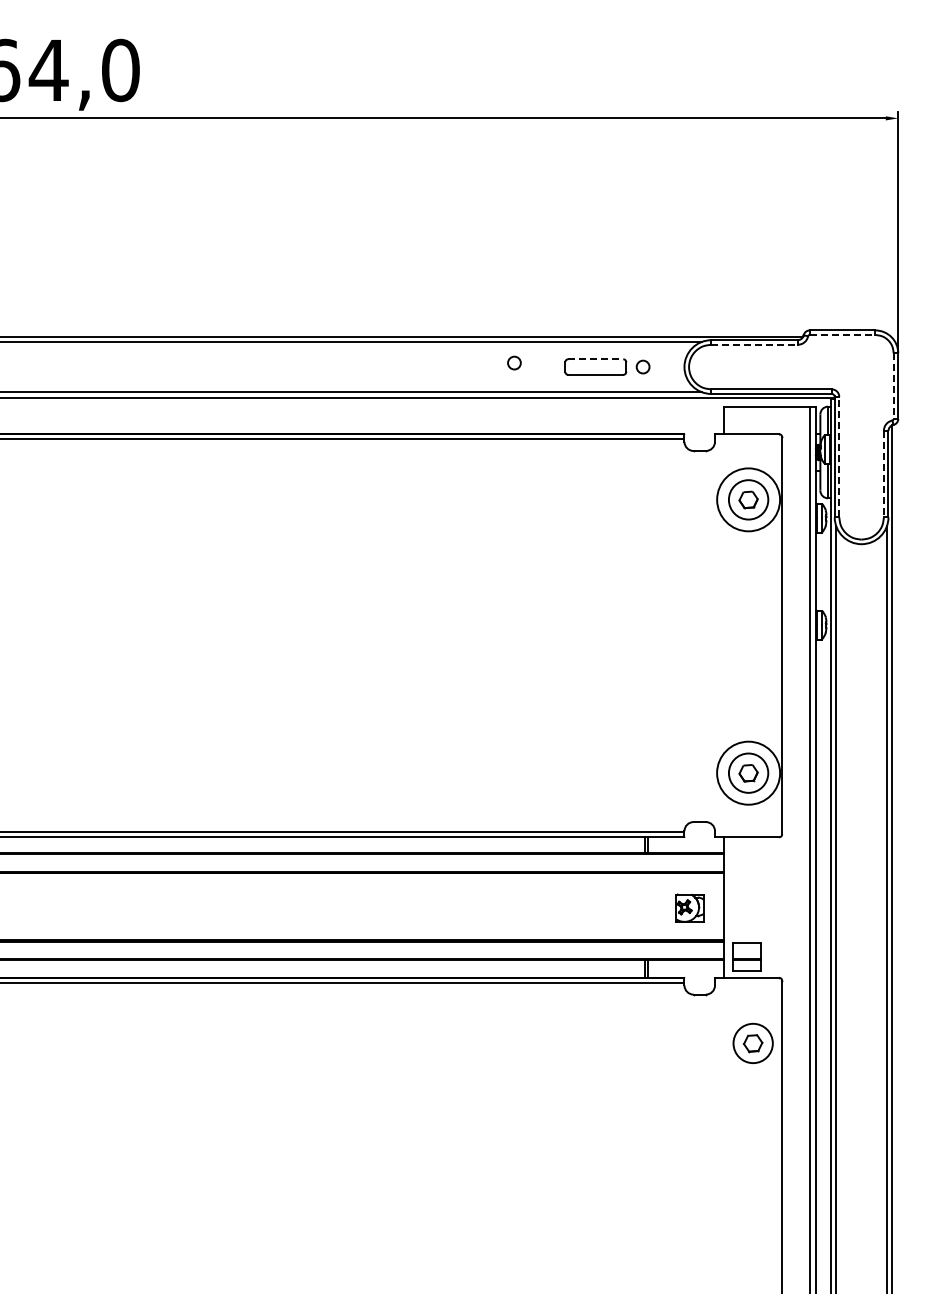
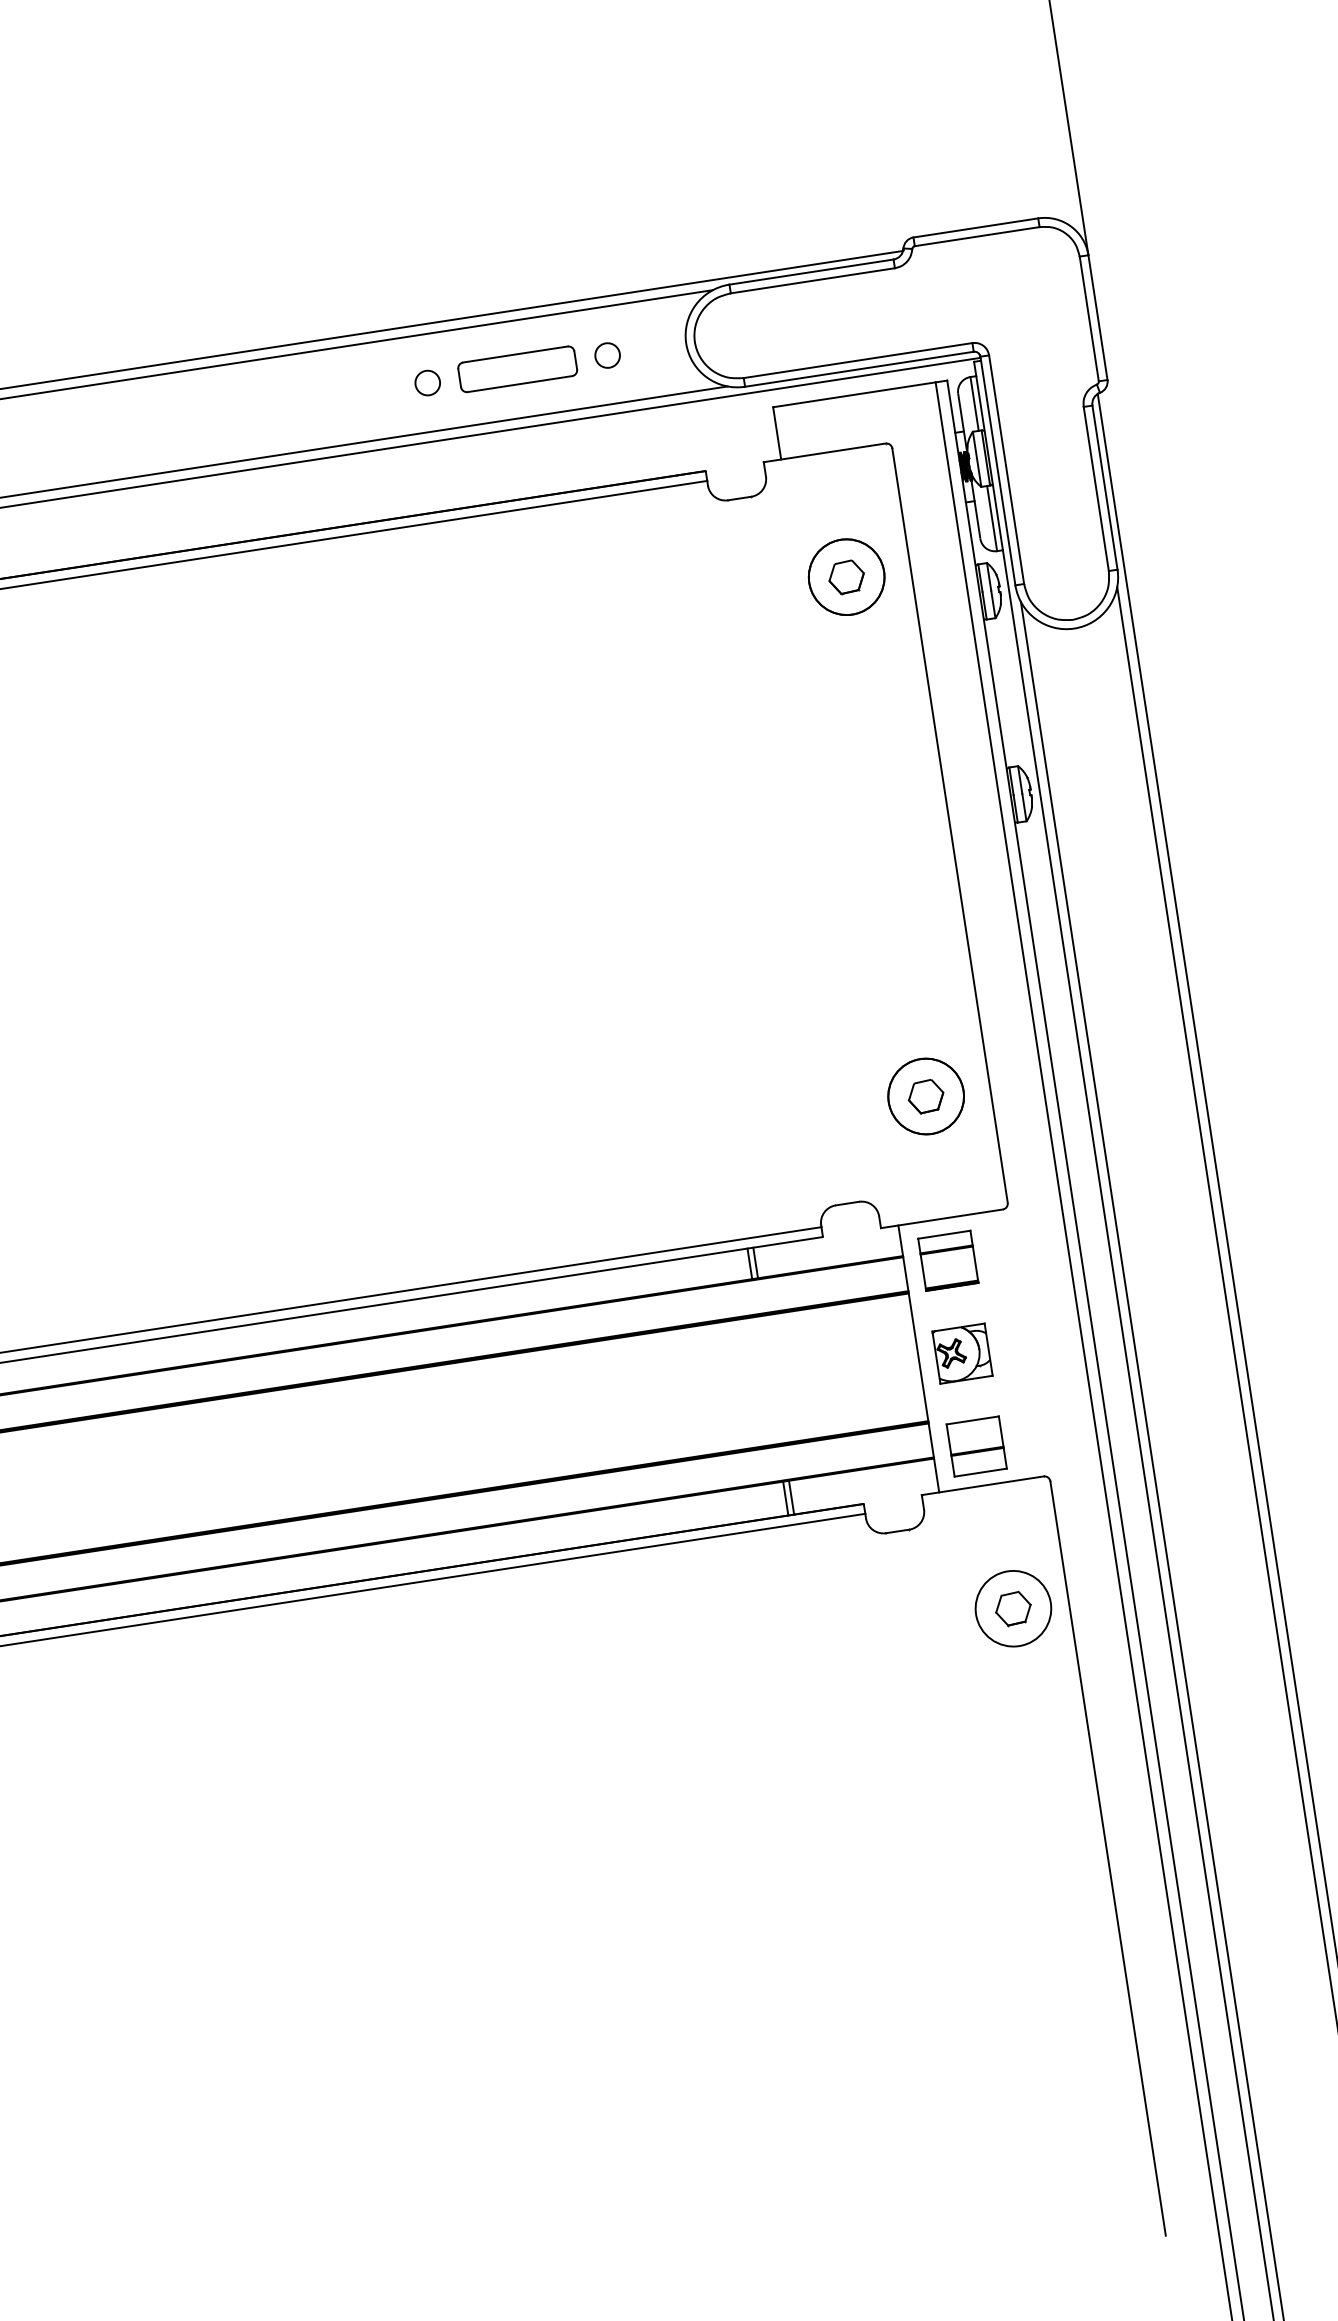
line: (842, 335) -> (977, 237), dashed -> solid
line: (755, 344) -> (814, 279), dashed -> solid
line: (596, 359) -> (516, 354), dashed -> solid
circle: (514, 362) -> (427, 381), moved
line: (893, 386) -> (1089, 319), dashed -> solid
line: (839, 456) -> (1006, 468), dashed -> solid
line: (883, 474) -> (1095, 489), dashed -> solid
circle: (748, 499) -> (846, 576), size x0.62
circle: (748, 772) -> (925, 1095), size x0.62
part: (746, 859) -> (947, 1261), added
part: (689, 907) -> (961, 1352), moved

